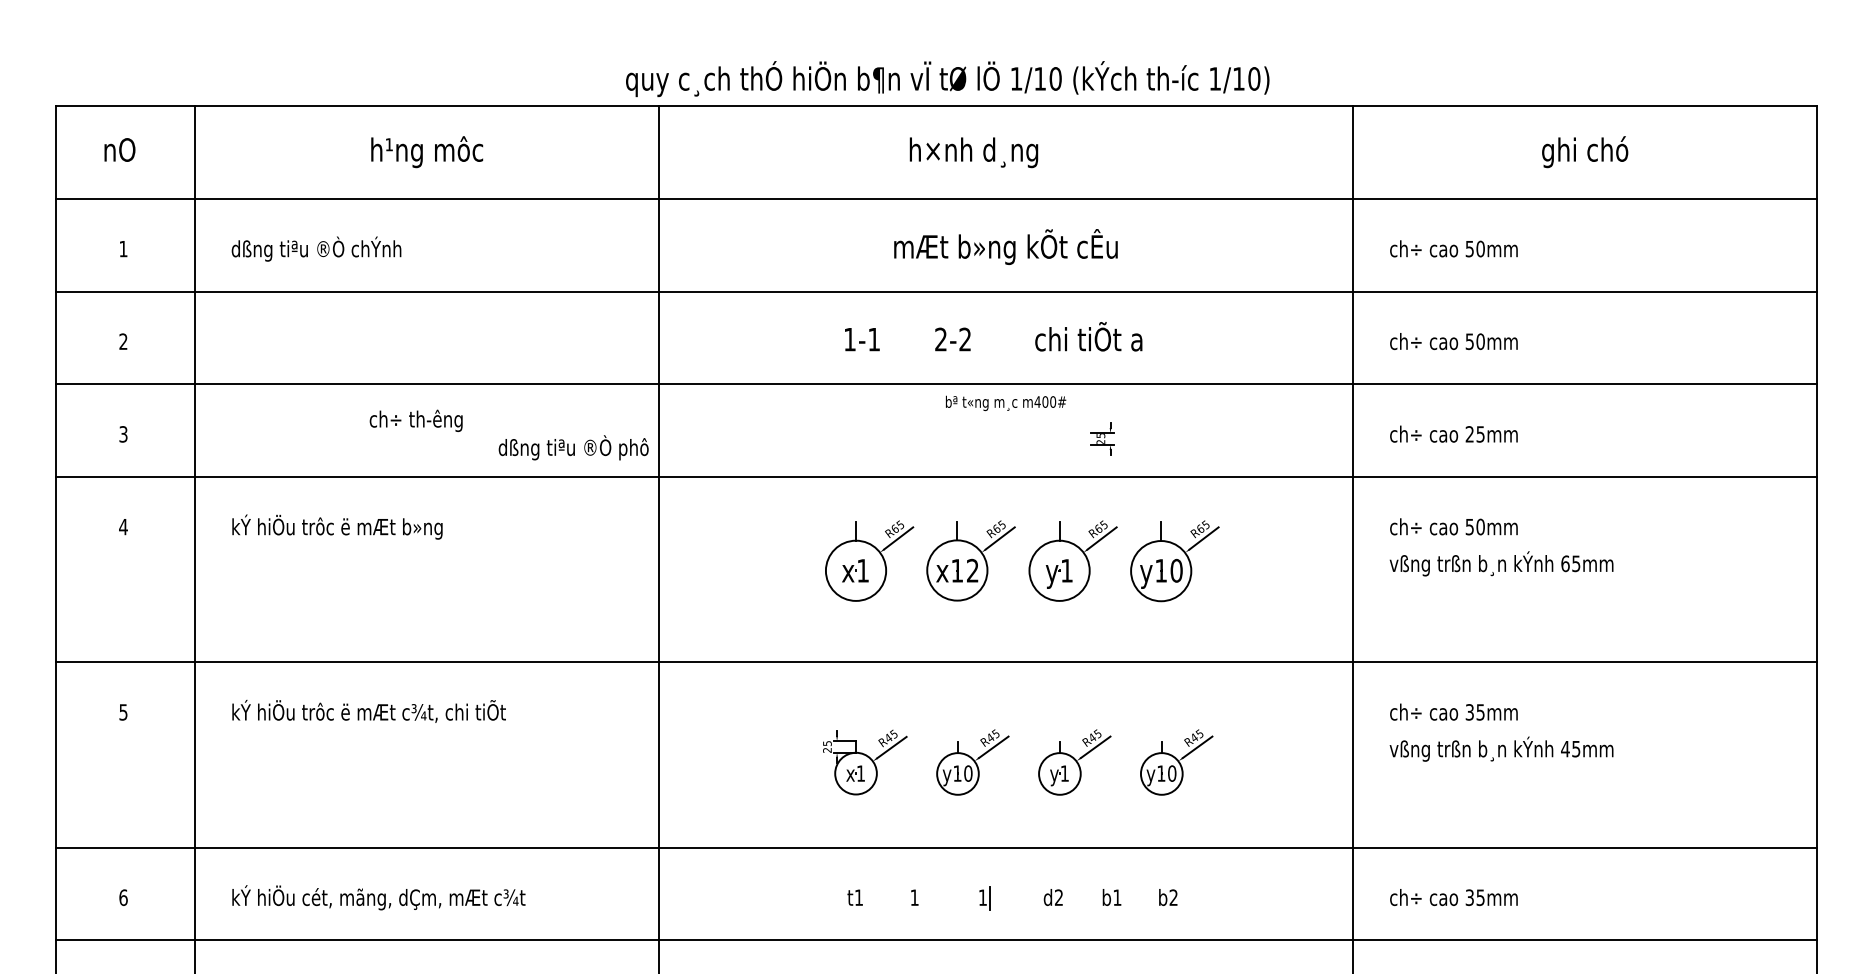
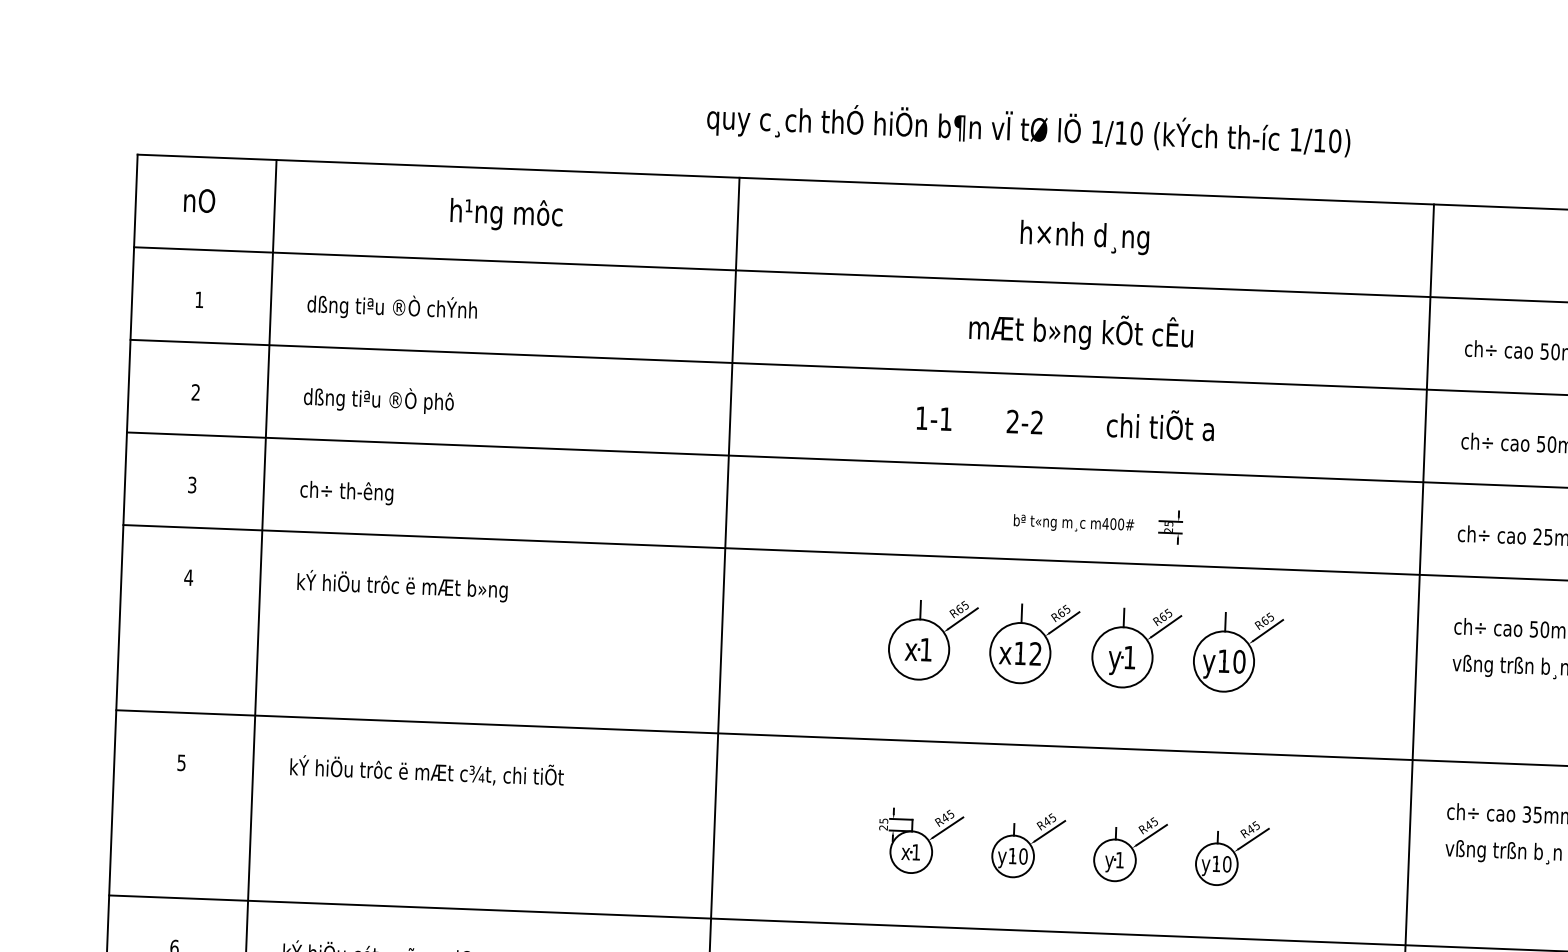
text: (947, 79) -> (1028, 130), moved
text: (973, 152) -> (1084, 237), moved
text: (1006, 403) -> (1074, 524), moved
text: (415, 420) -> (346, 492), moved
text: (573, 447) -> (378, 399), moved

